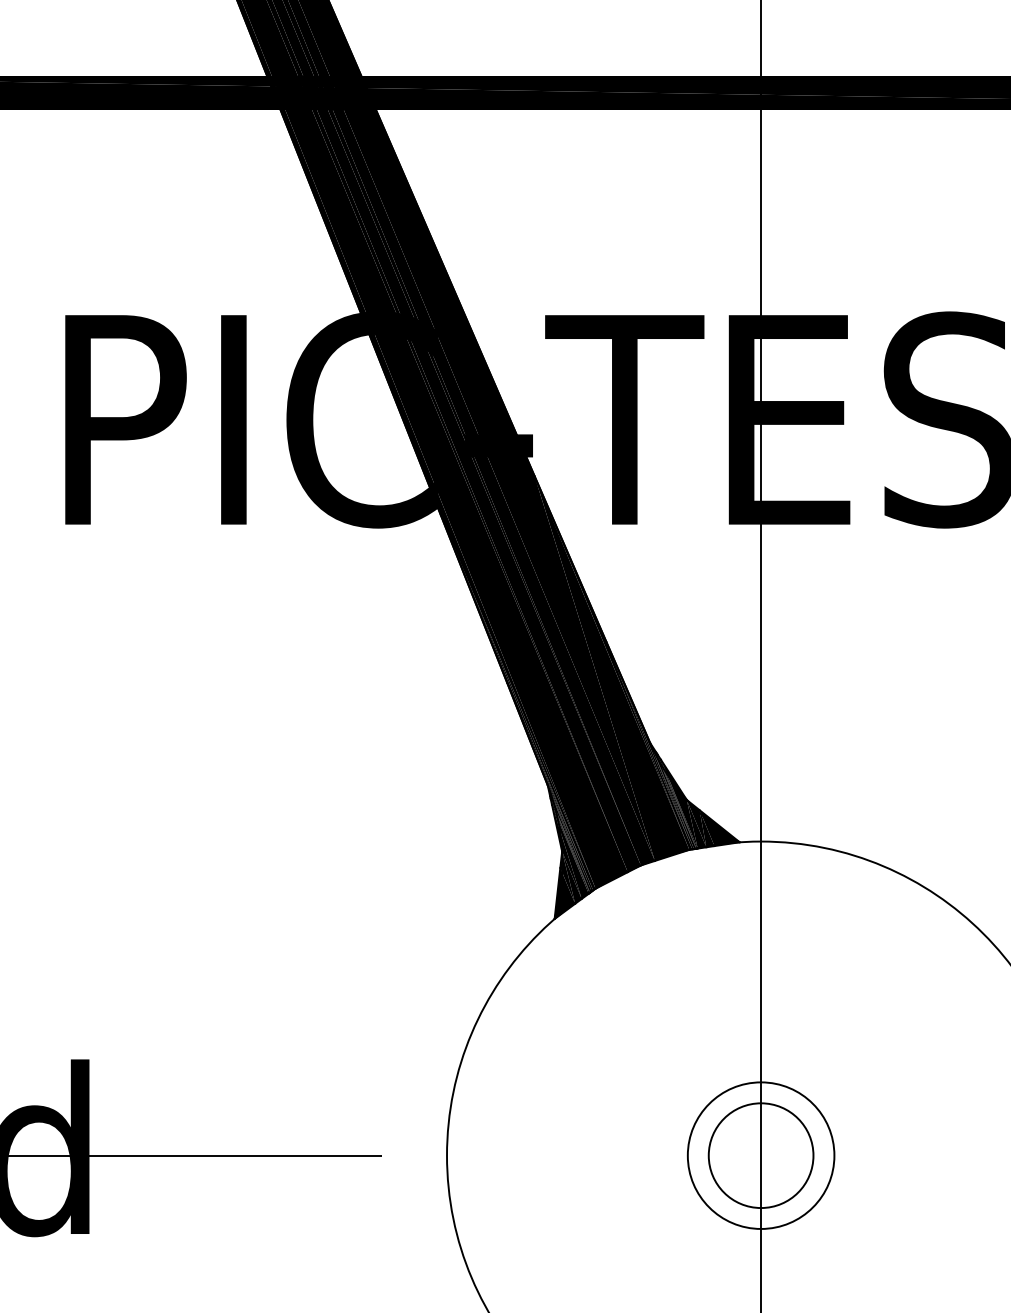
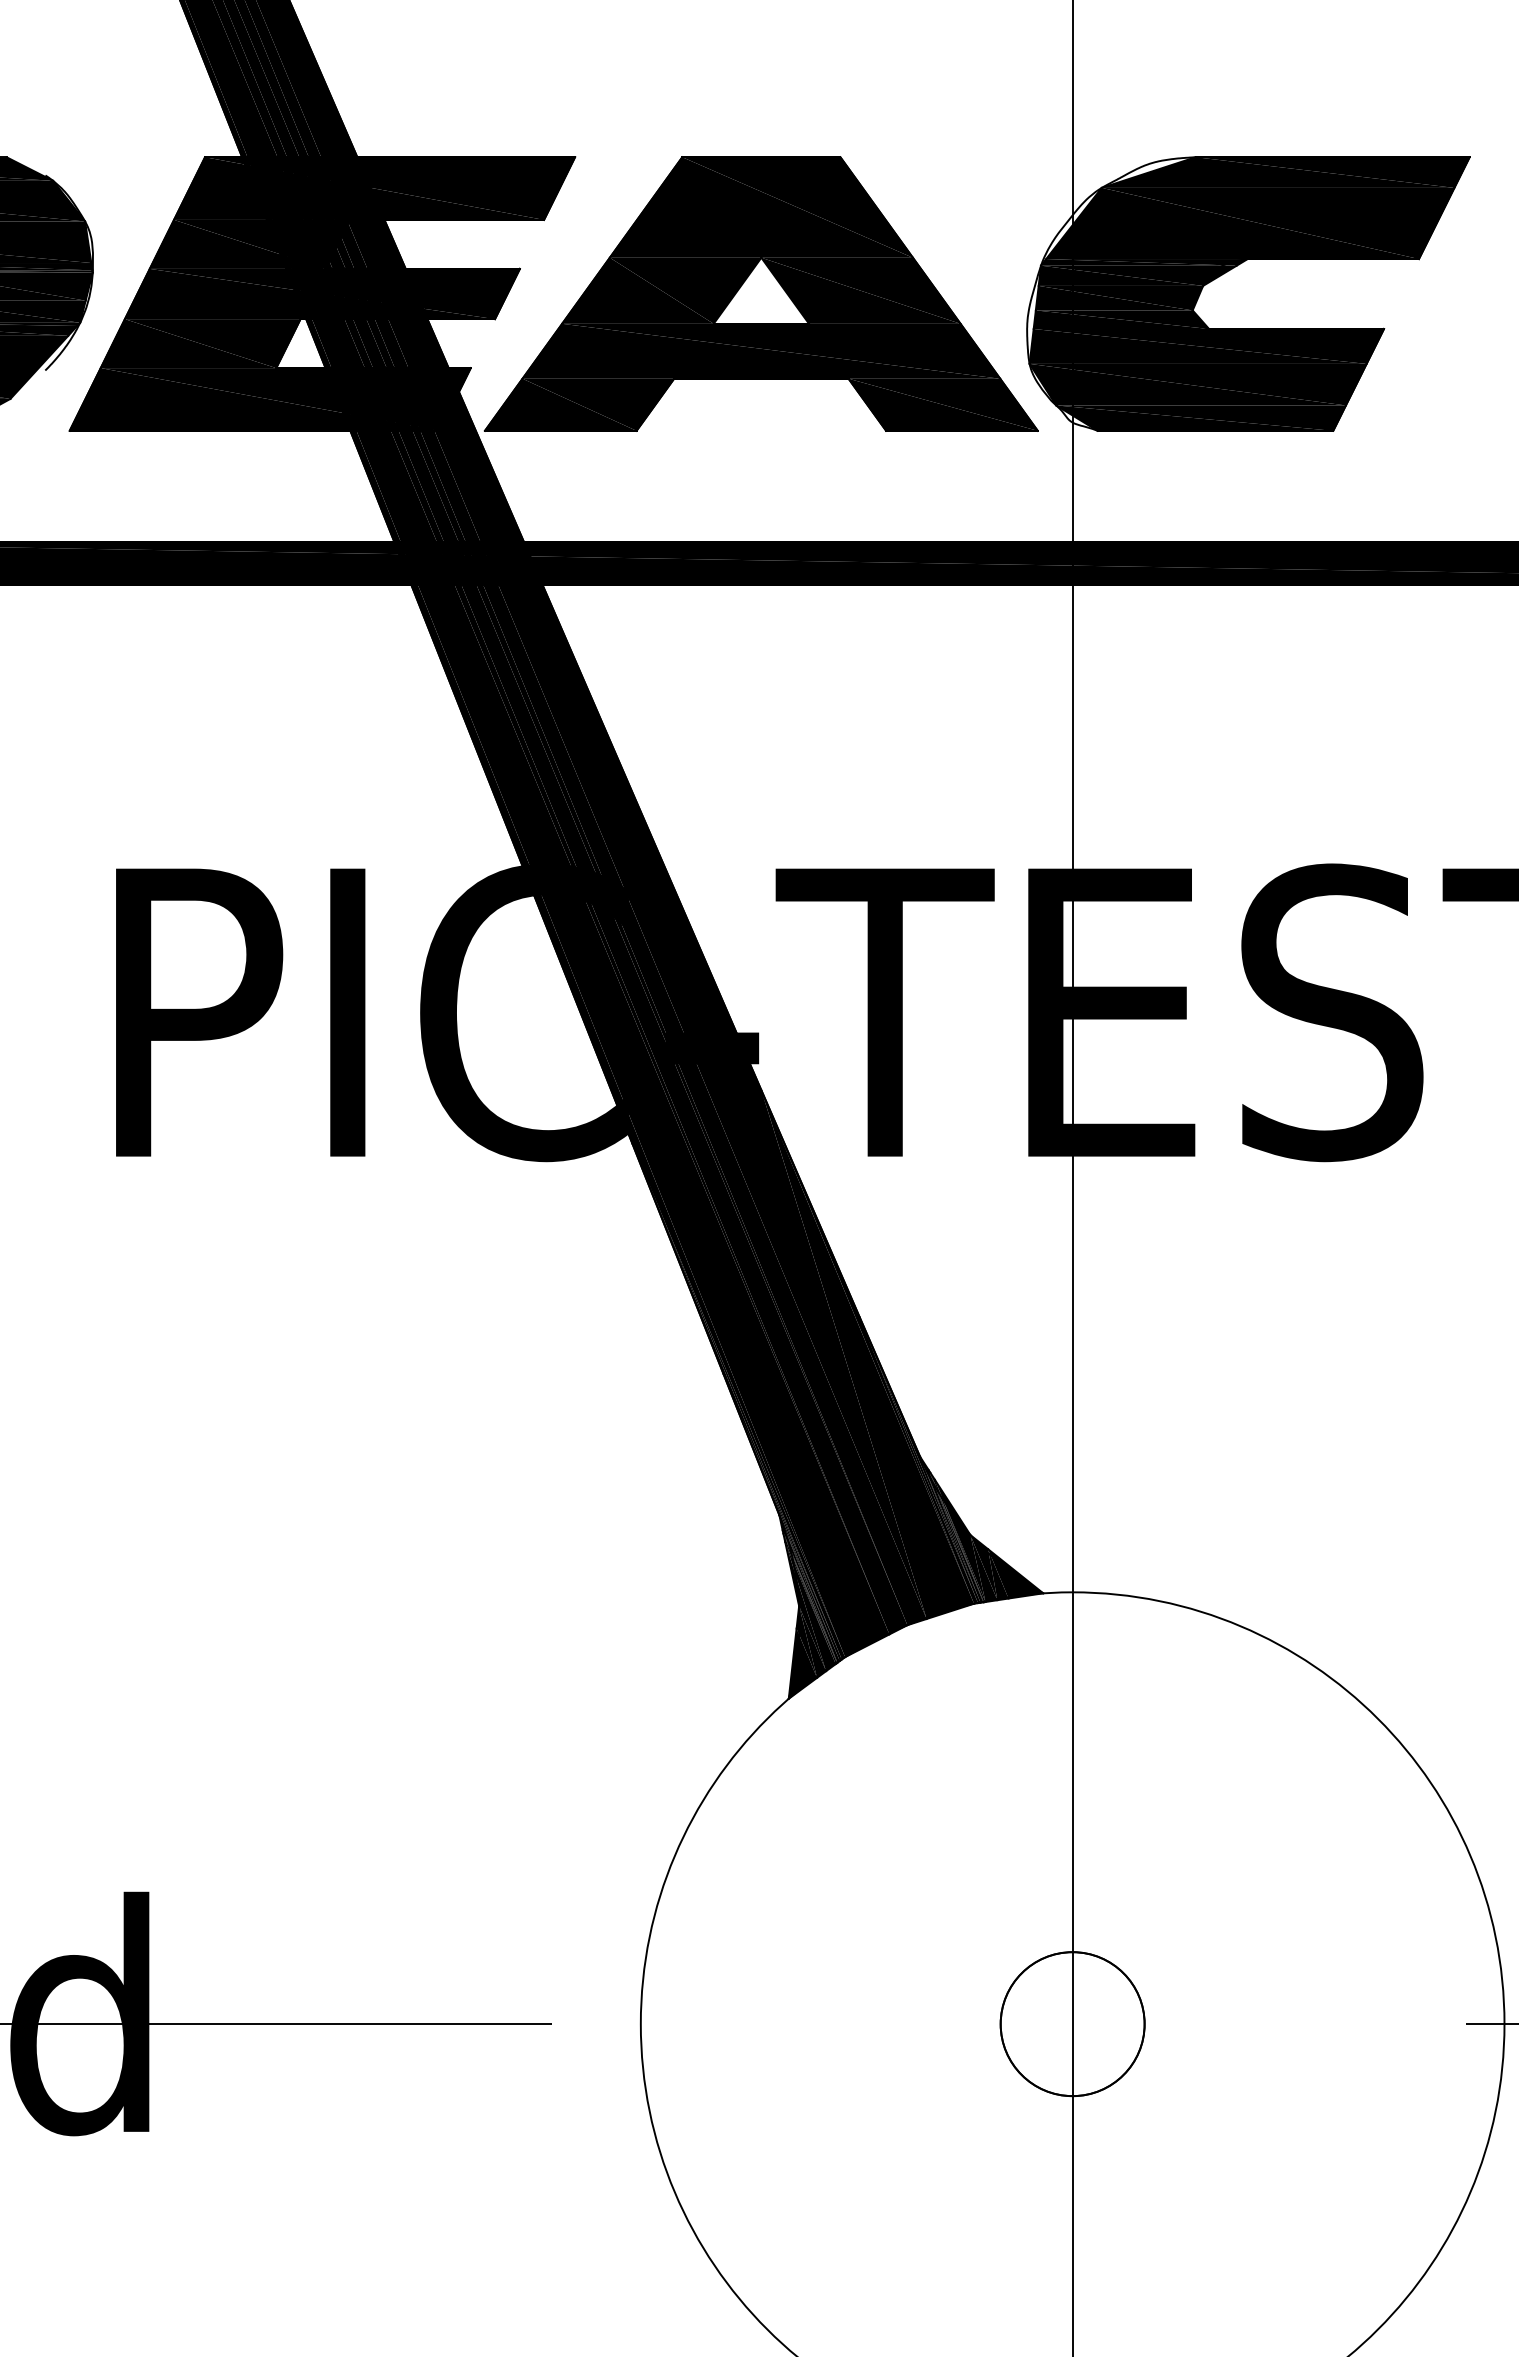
circle: (761, 1155) -> (1072, 2024), size x0.71

